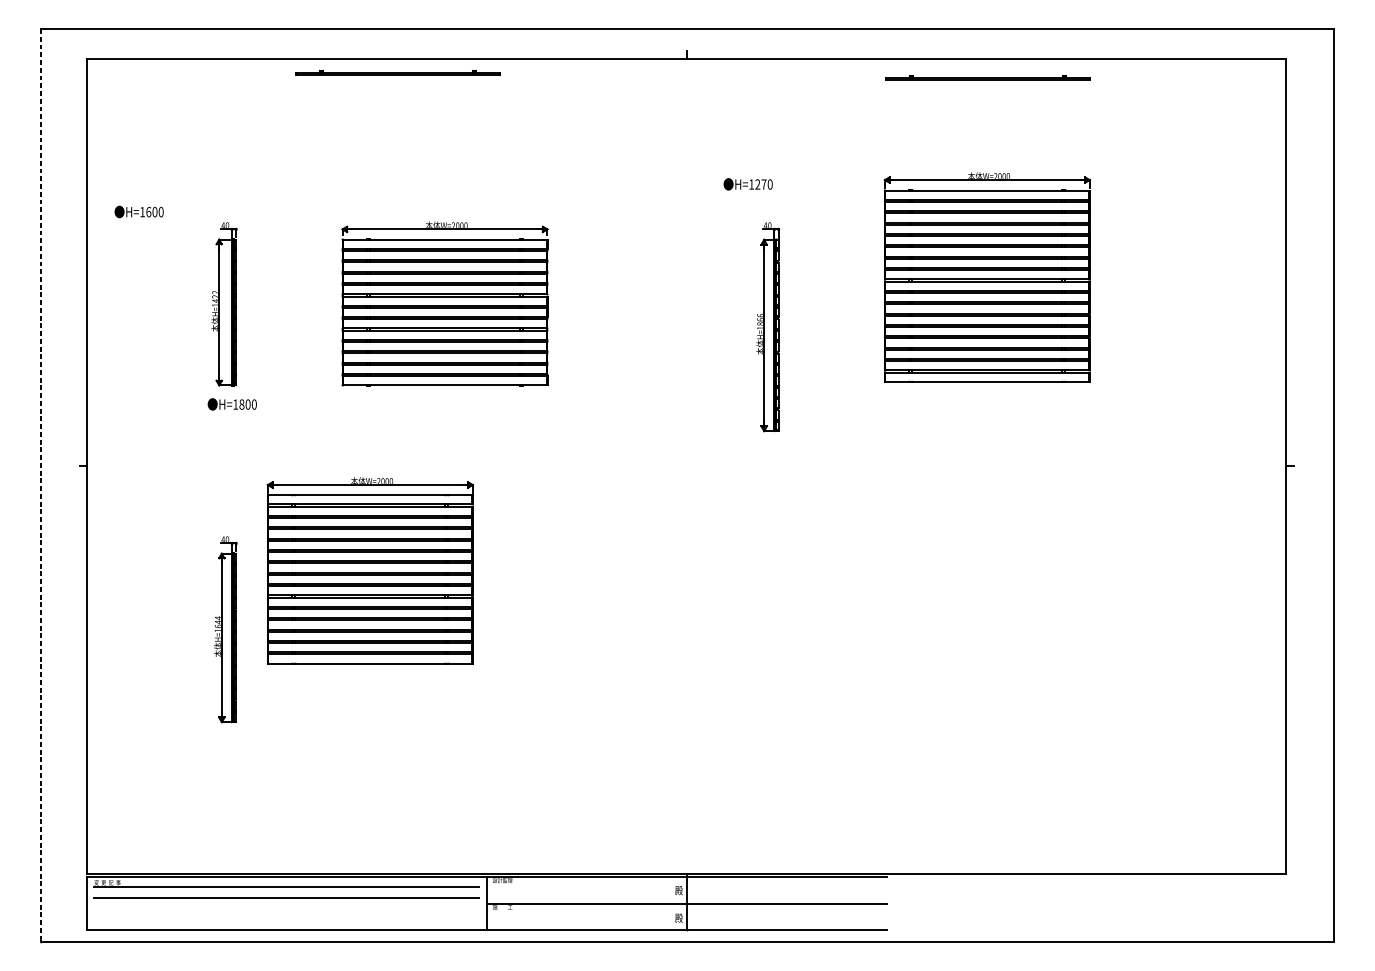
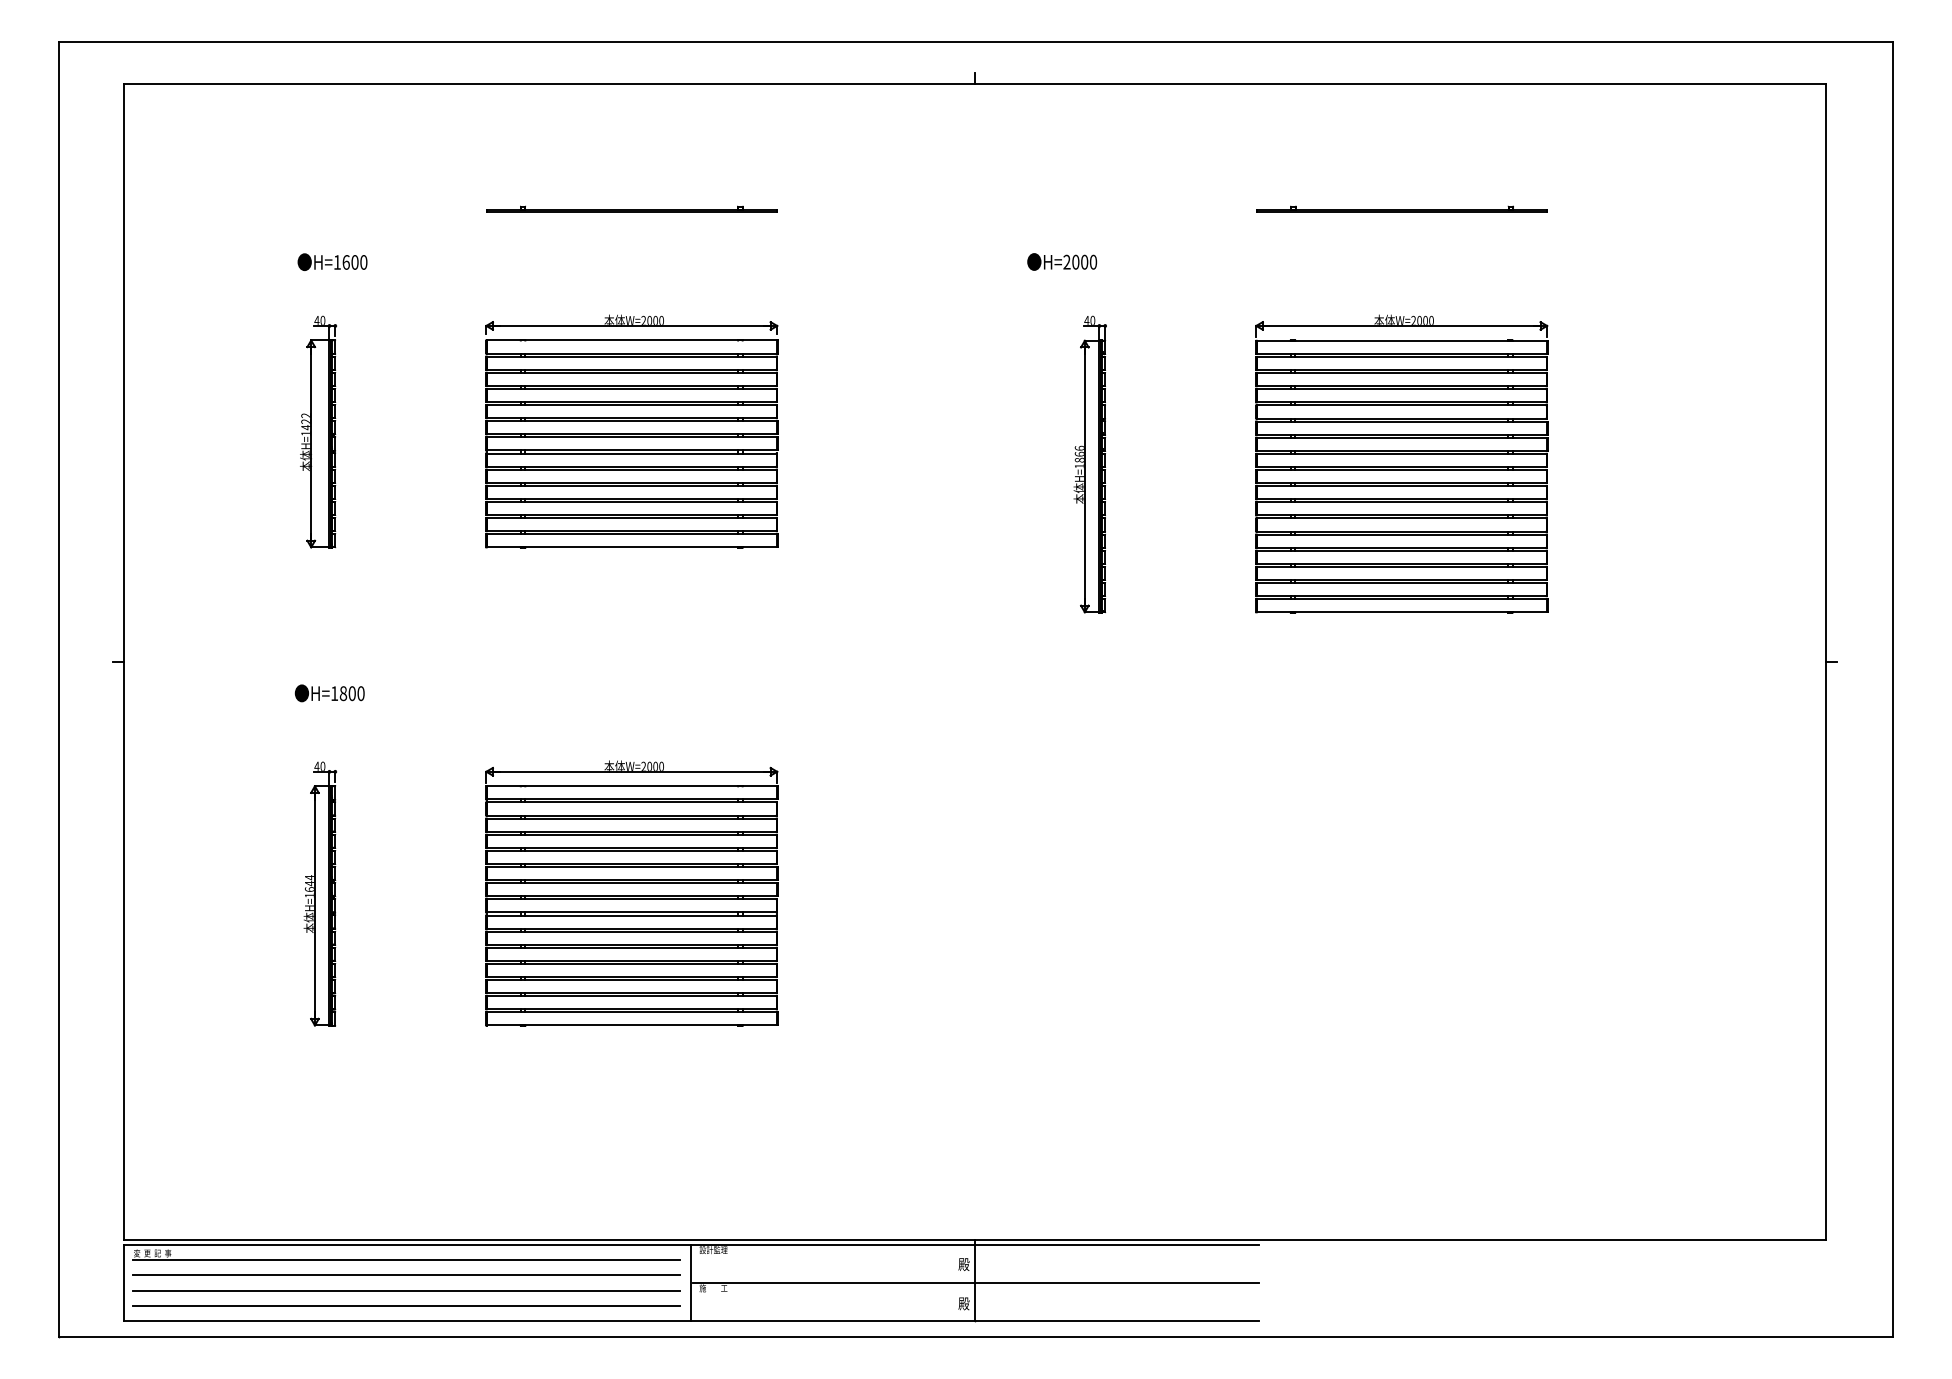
part: (397, 72) -> (631, 208), moved
part: (987, 77) -> (1401, 208), moved
text: (757, 184) -> (1075, 261), H=1270 -> H=2000
text: (139, 211) -> (332, 261), moved
part: (987, 276) -> (1401, 463), moved
text: (232, 404) -> (329, 693), moved
line: (41, 485) -> (58, 689), dashed -> solid
part: (370, 570) -> (631, 893), moved
line: (286, 908) -> (406, 1290), added
line: (286, 919) -> (406, 1305), added

